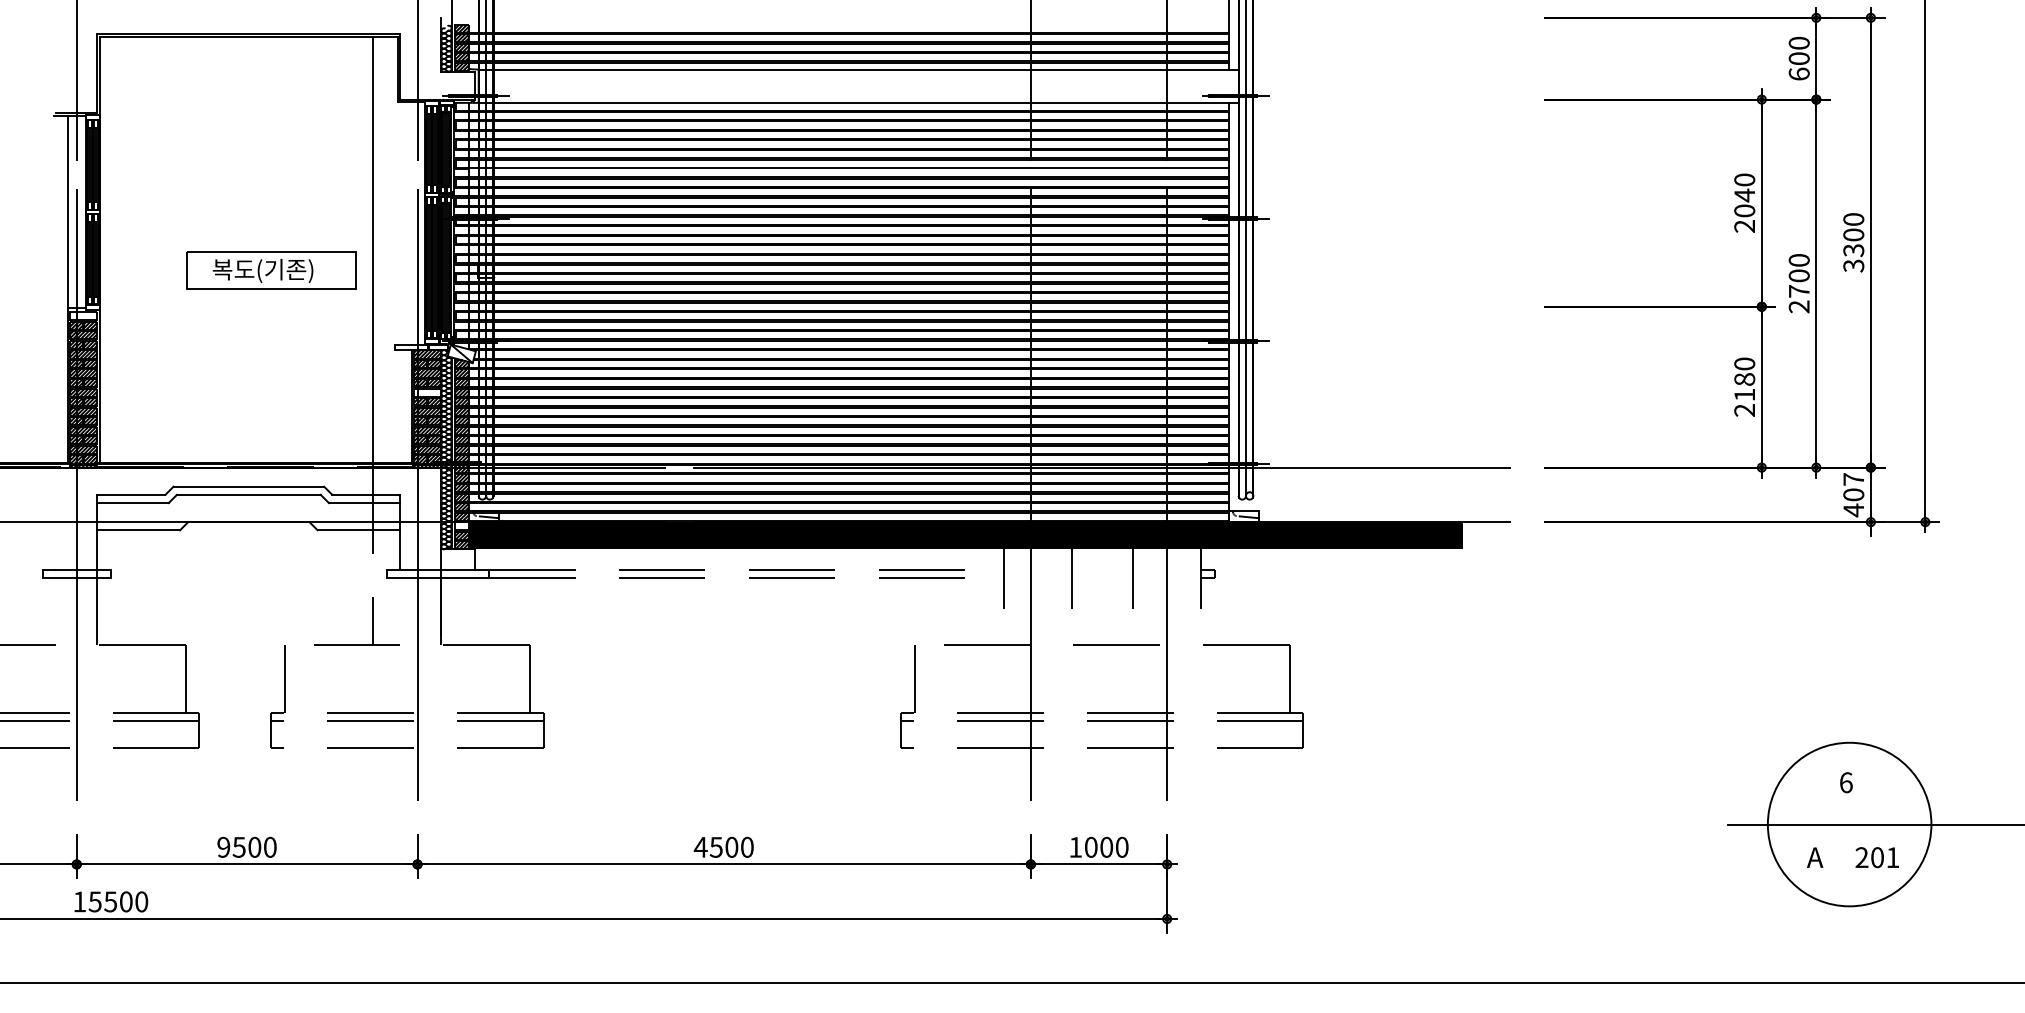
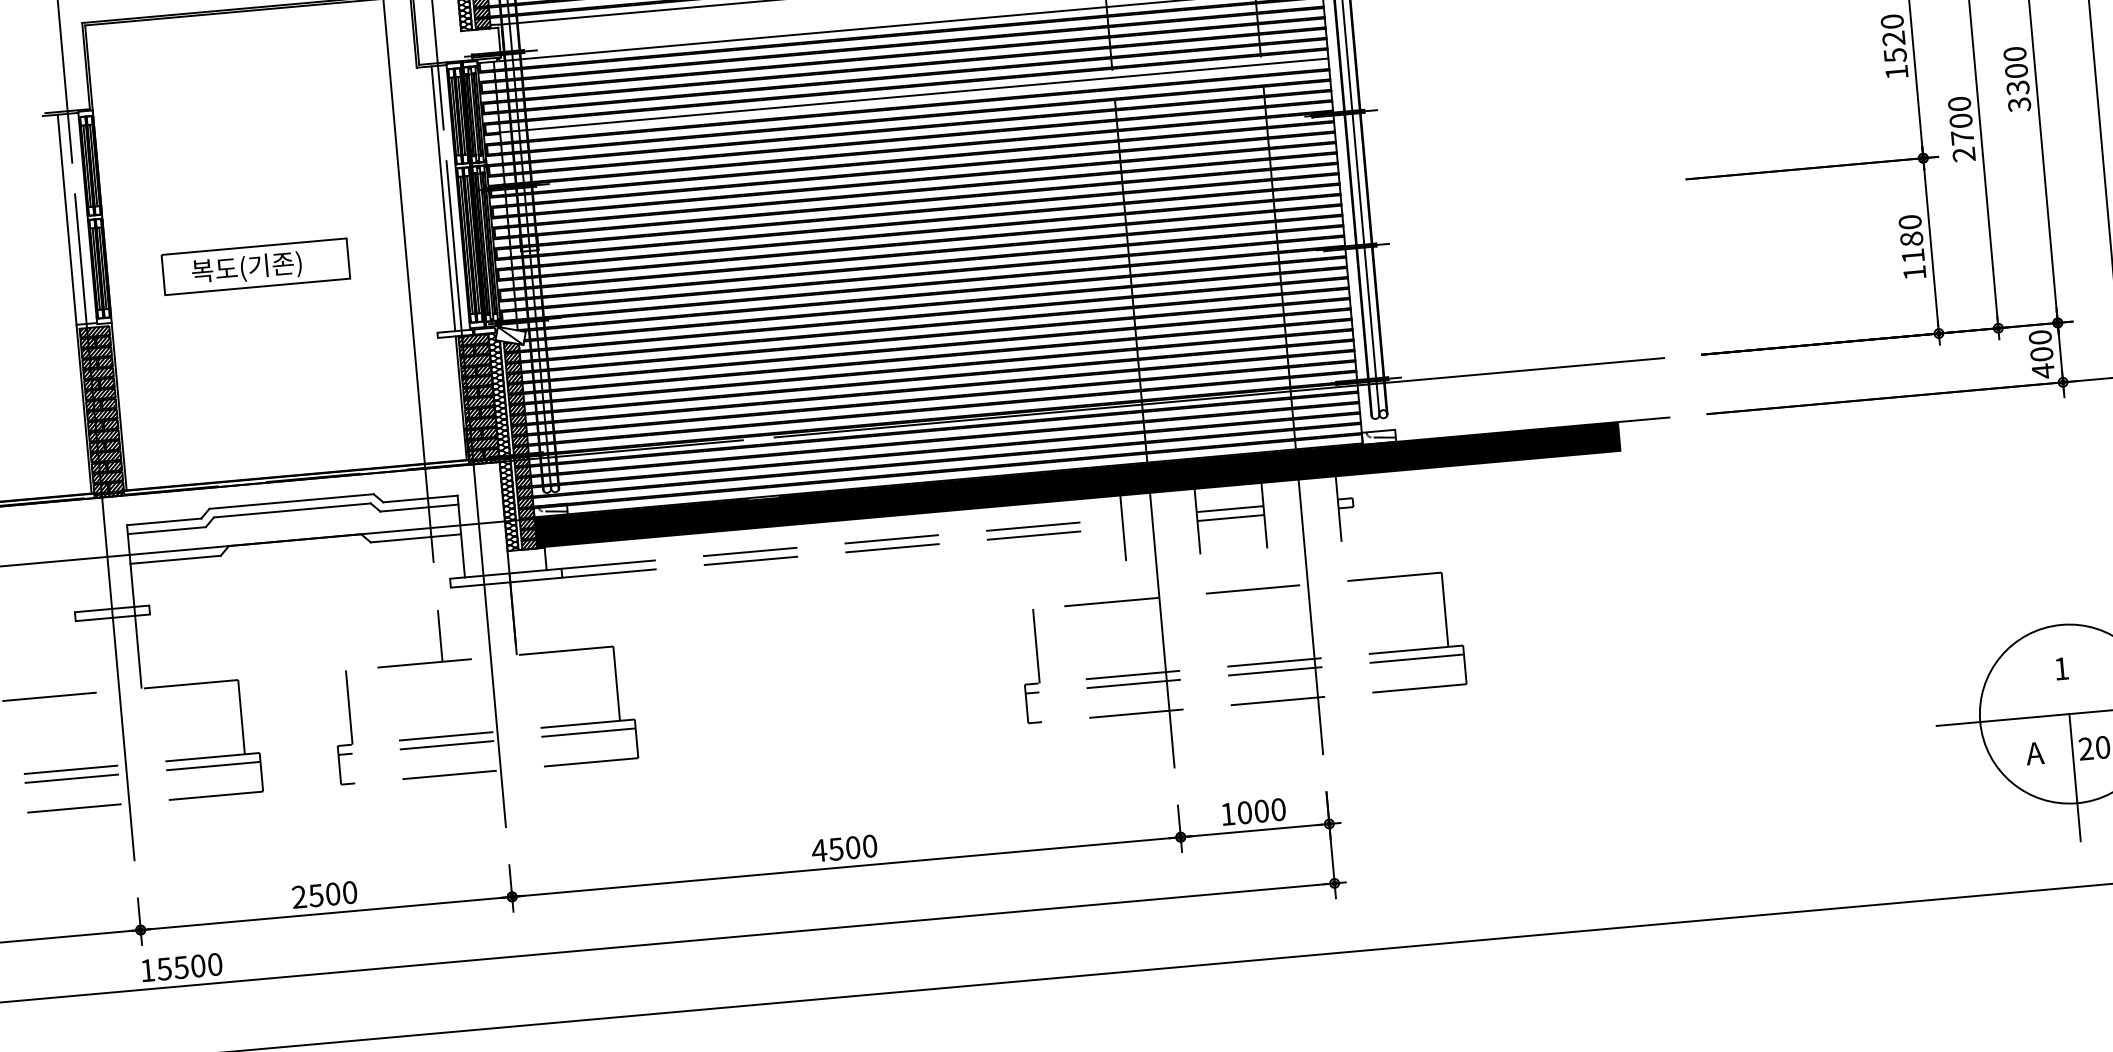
text: (1744, 210) -> (1895, 54), 2040 -> 1520
line: (411, 223) -> (443, 198), added
part: (271, 270) -> (255, 267), moved
hatch: (83, 316) -> (94, 332), added
hatch: (427, 392) -> (477, 381), added
text: (1744, 410) -> (1914, 272), 2180 -> 1180
text: (1853, 479) -> (2040, 337), 407 -> 400
hatch: (461, 526) -> (527, 524), added
line: (1102, 569) -> (1230, 508), added
line: (1102, 578) -> (1231, 518), added
text: (1846, 782) -> (2061, 668), 6 -> 1
text: (223, 847) -> (299, 897), 9500 -> 2500
line: (1849, 882) -> (2074, 777), added

